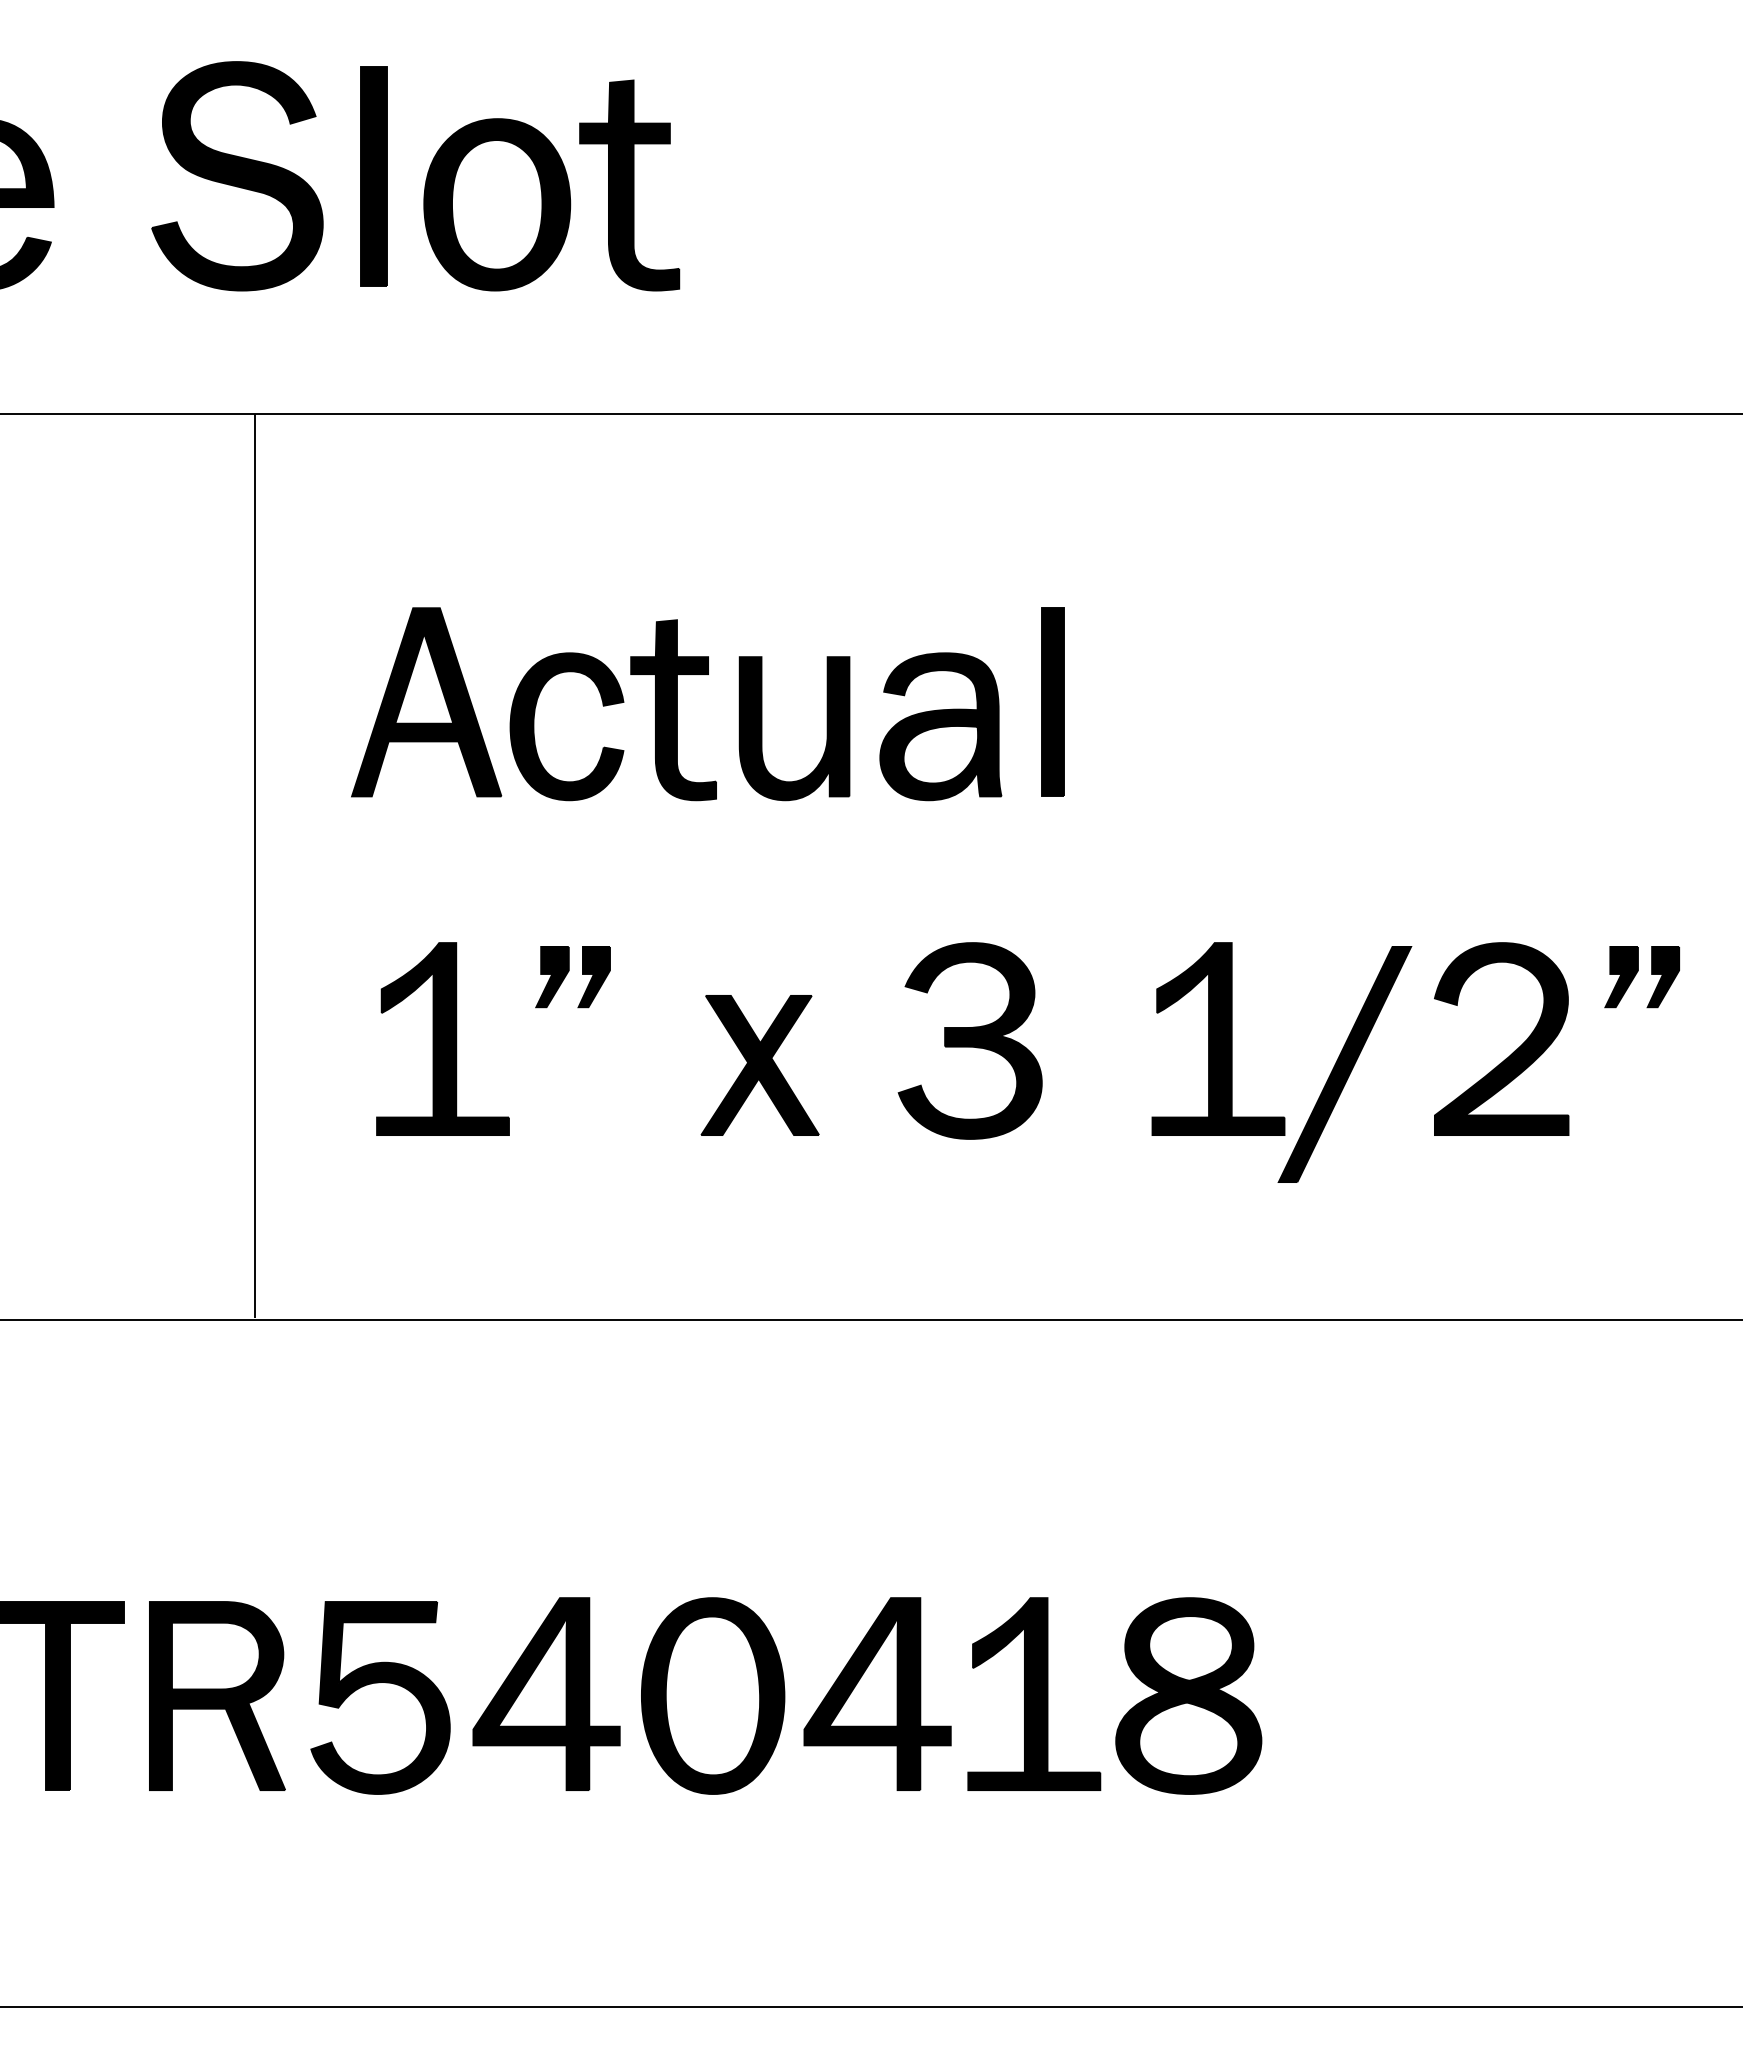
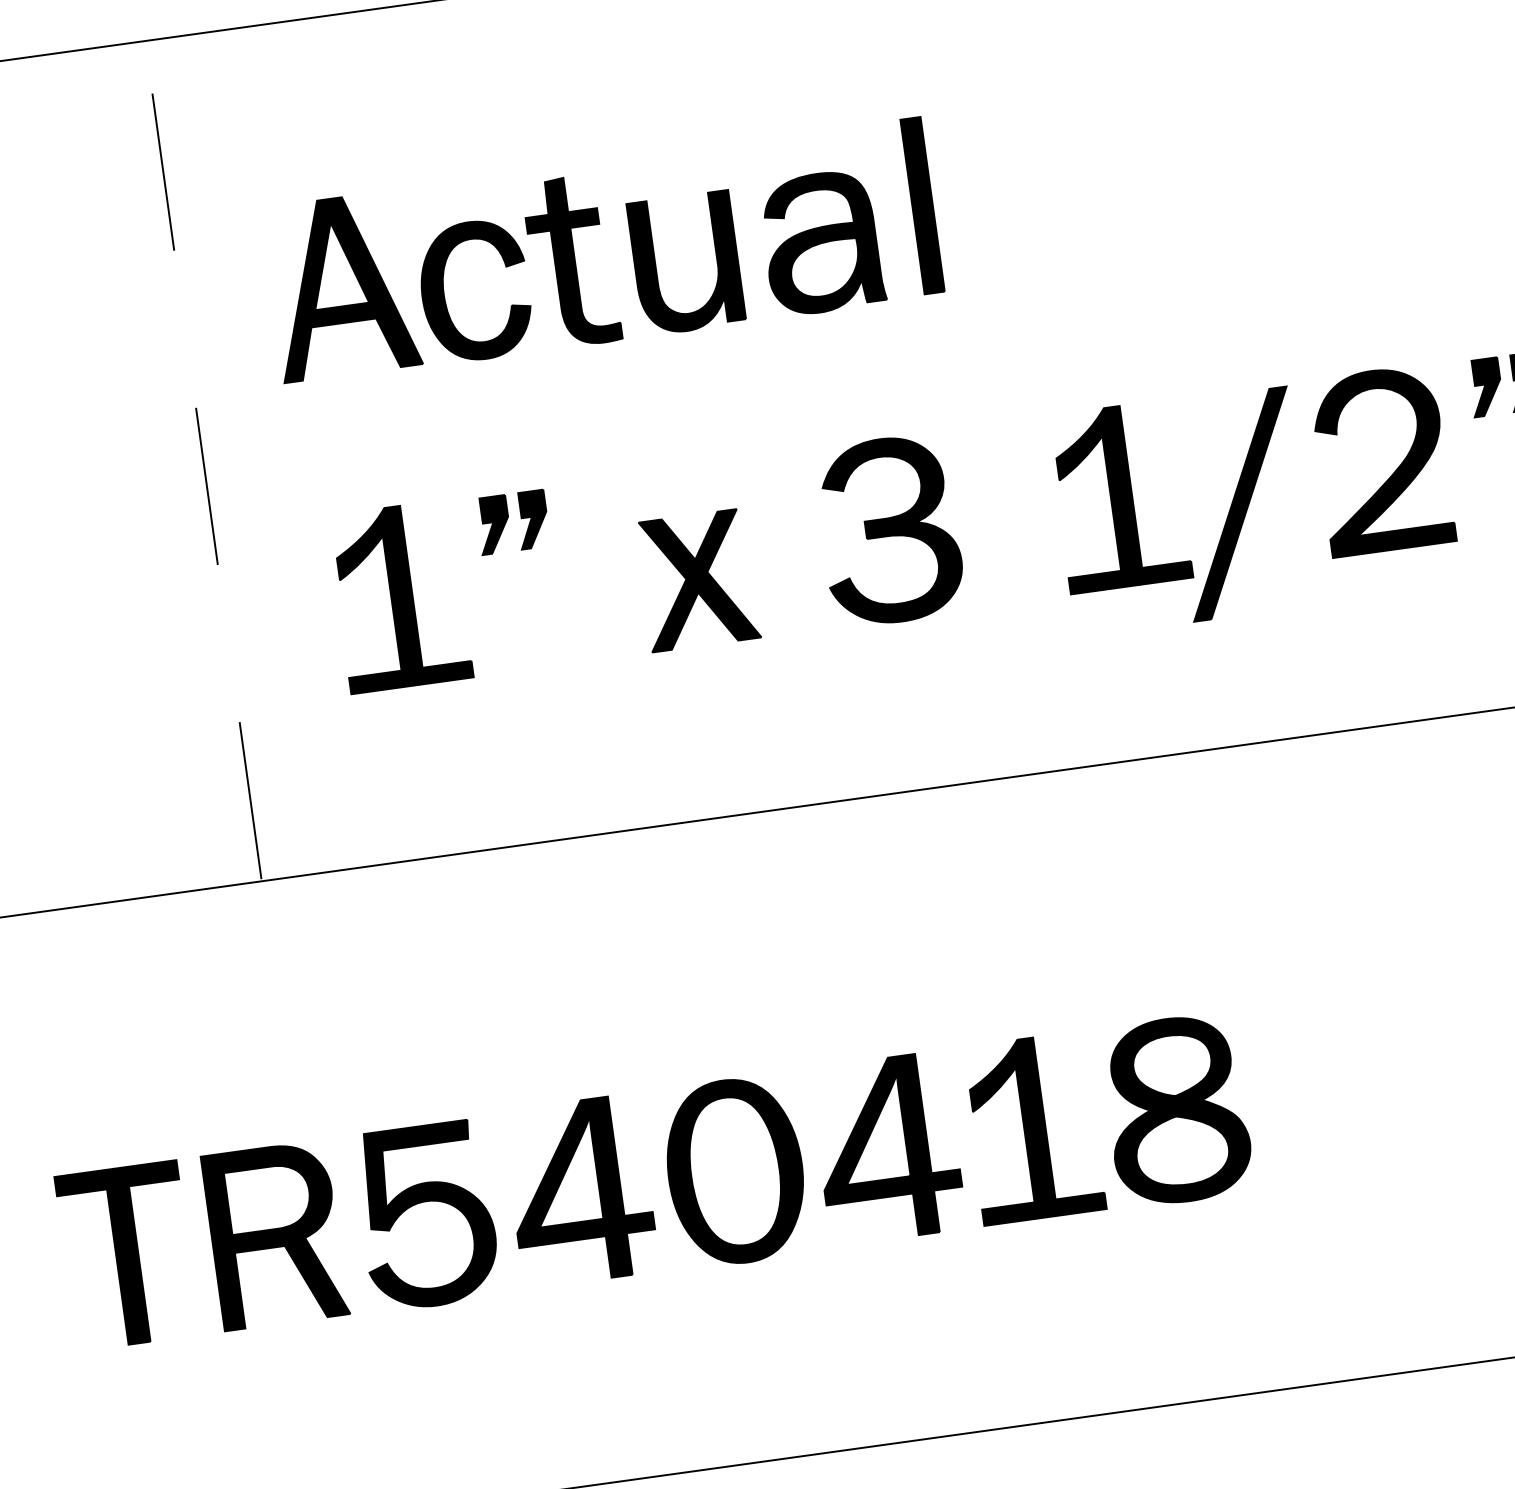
line: (254, 865) -> (202, 459), solid -> dashed

